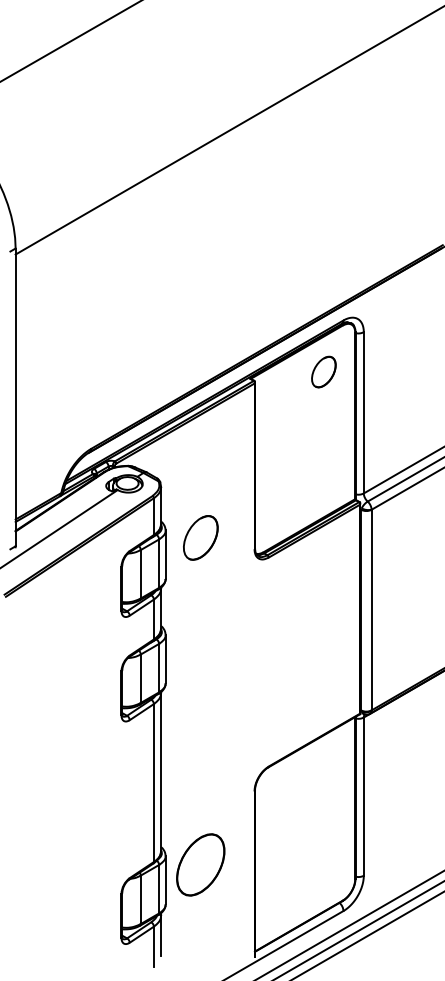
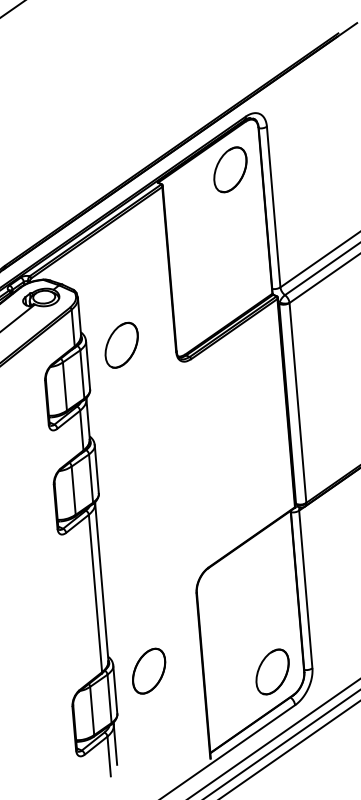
part: (323, 371) -> (230, 169), size x1.43
part: (200, 864) -> (148, 670), size x0.71
part: (323, 875) -> (272, 671), added

